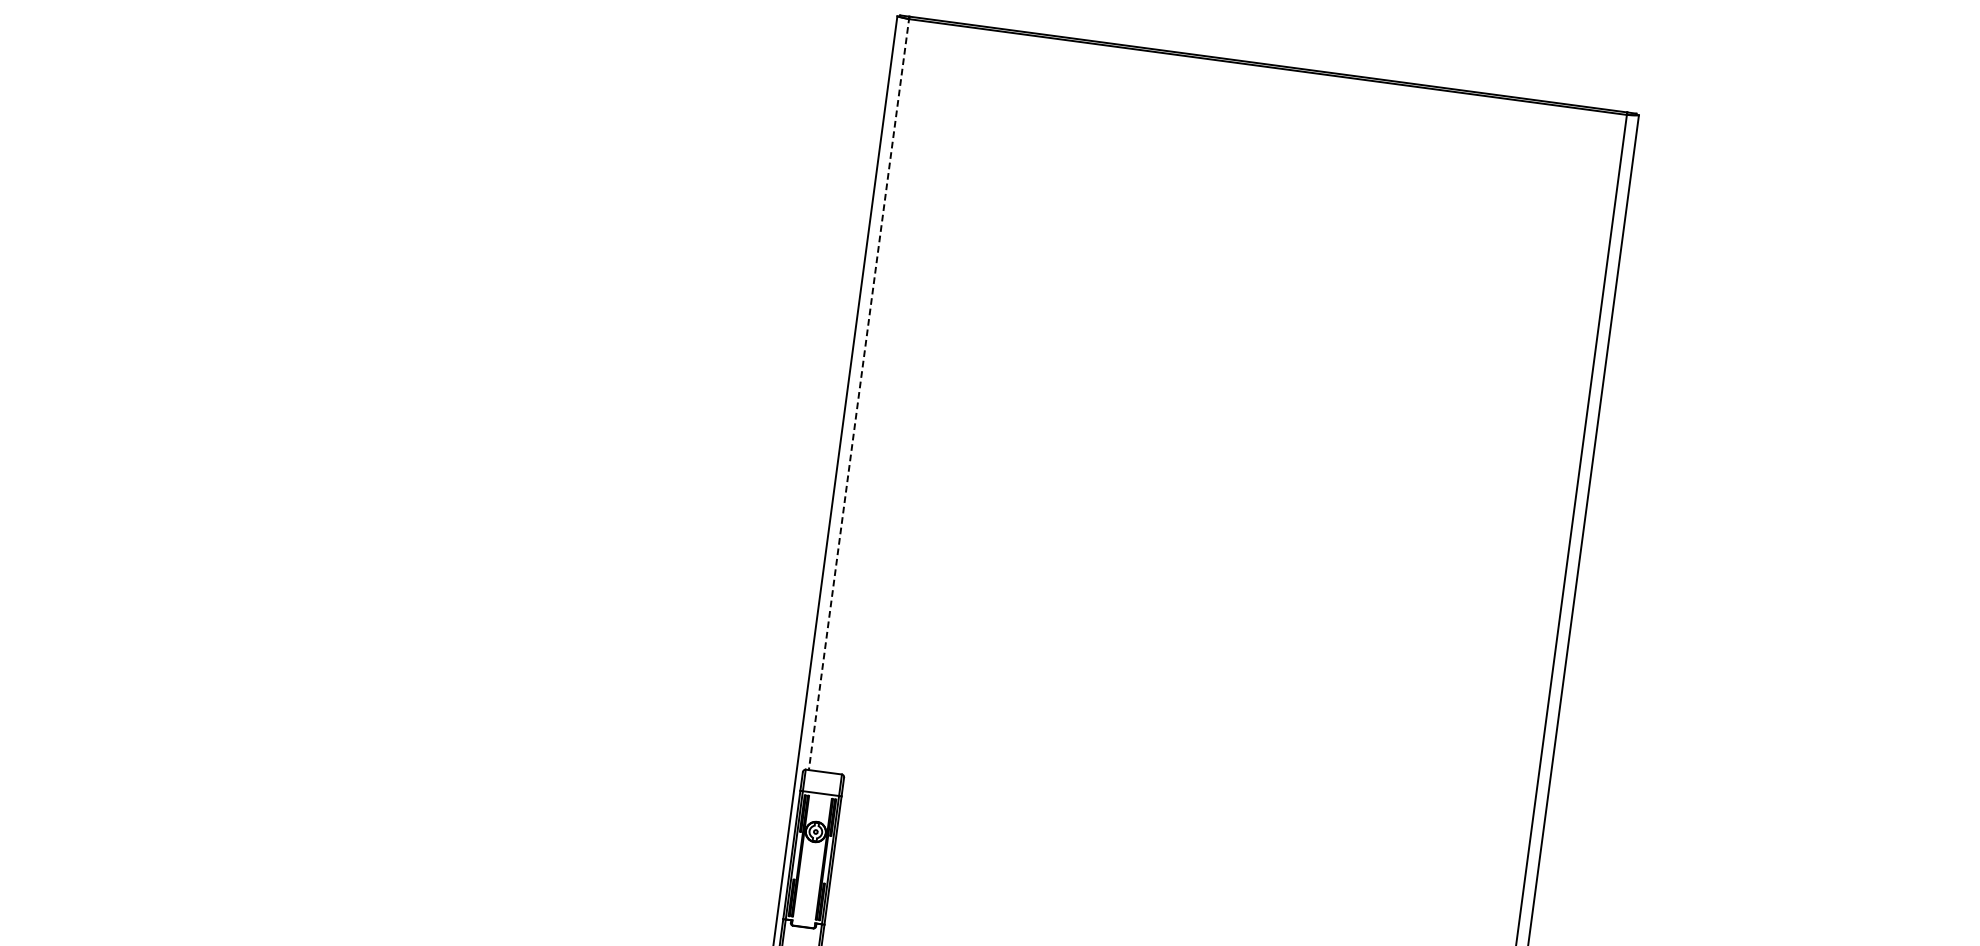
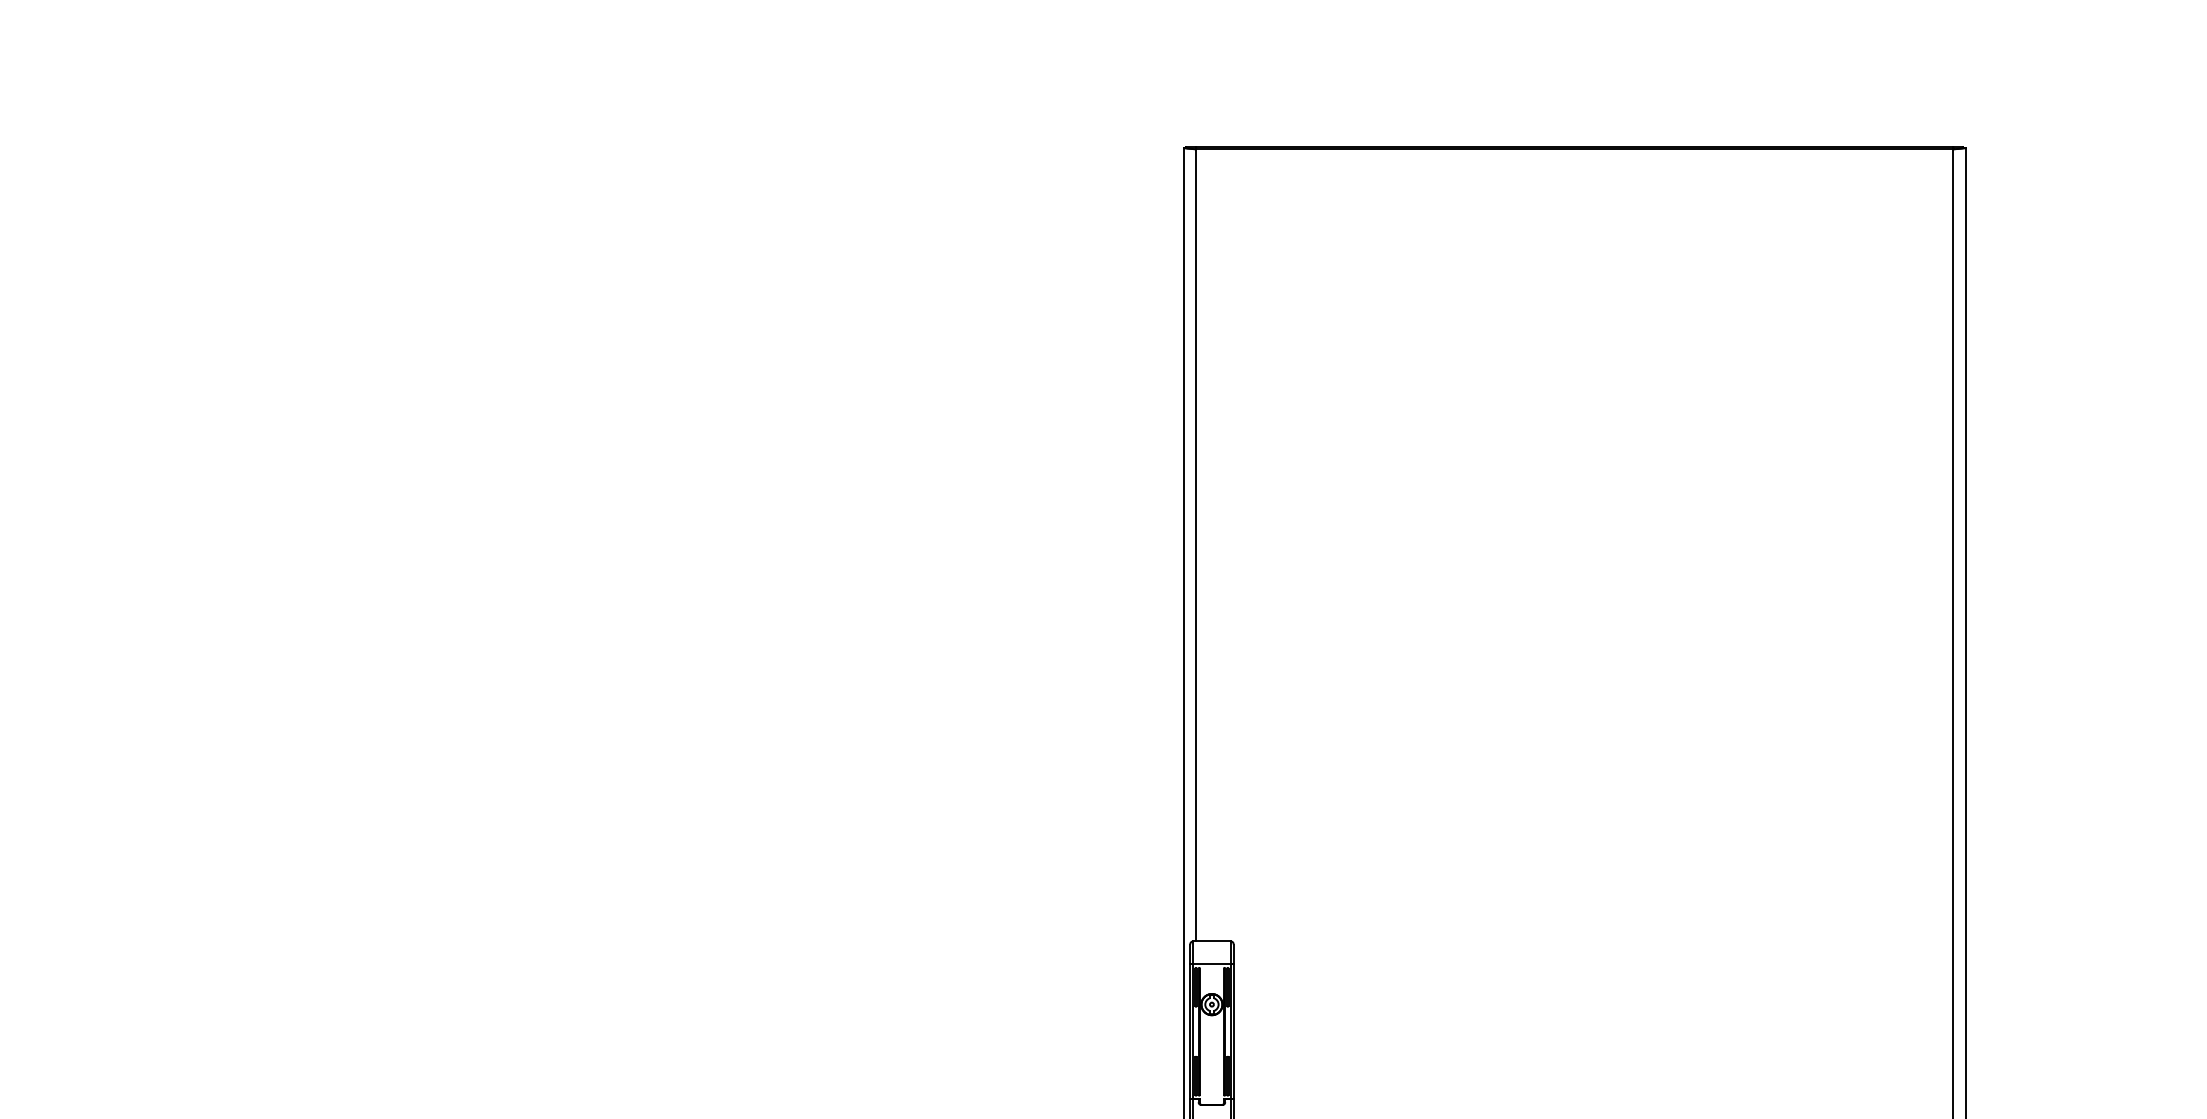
line: (859, 393) -> (1196, 544), dashed -> solid

